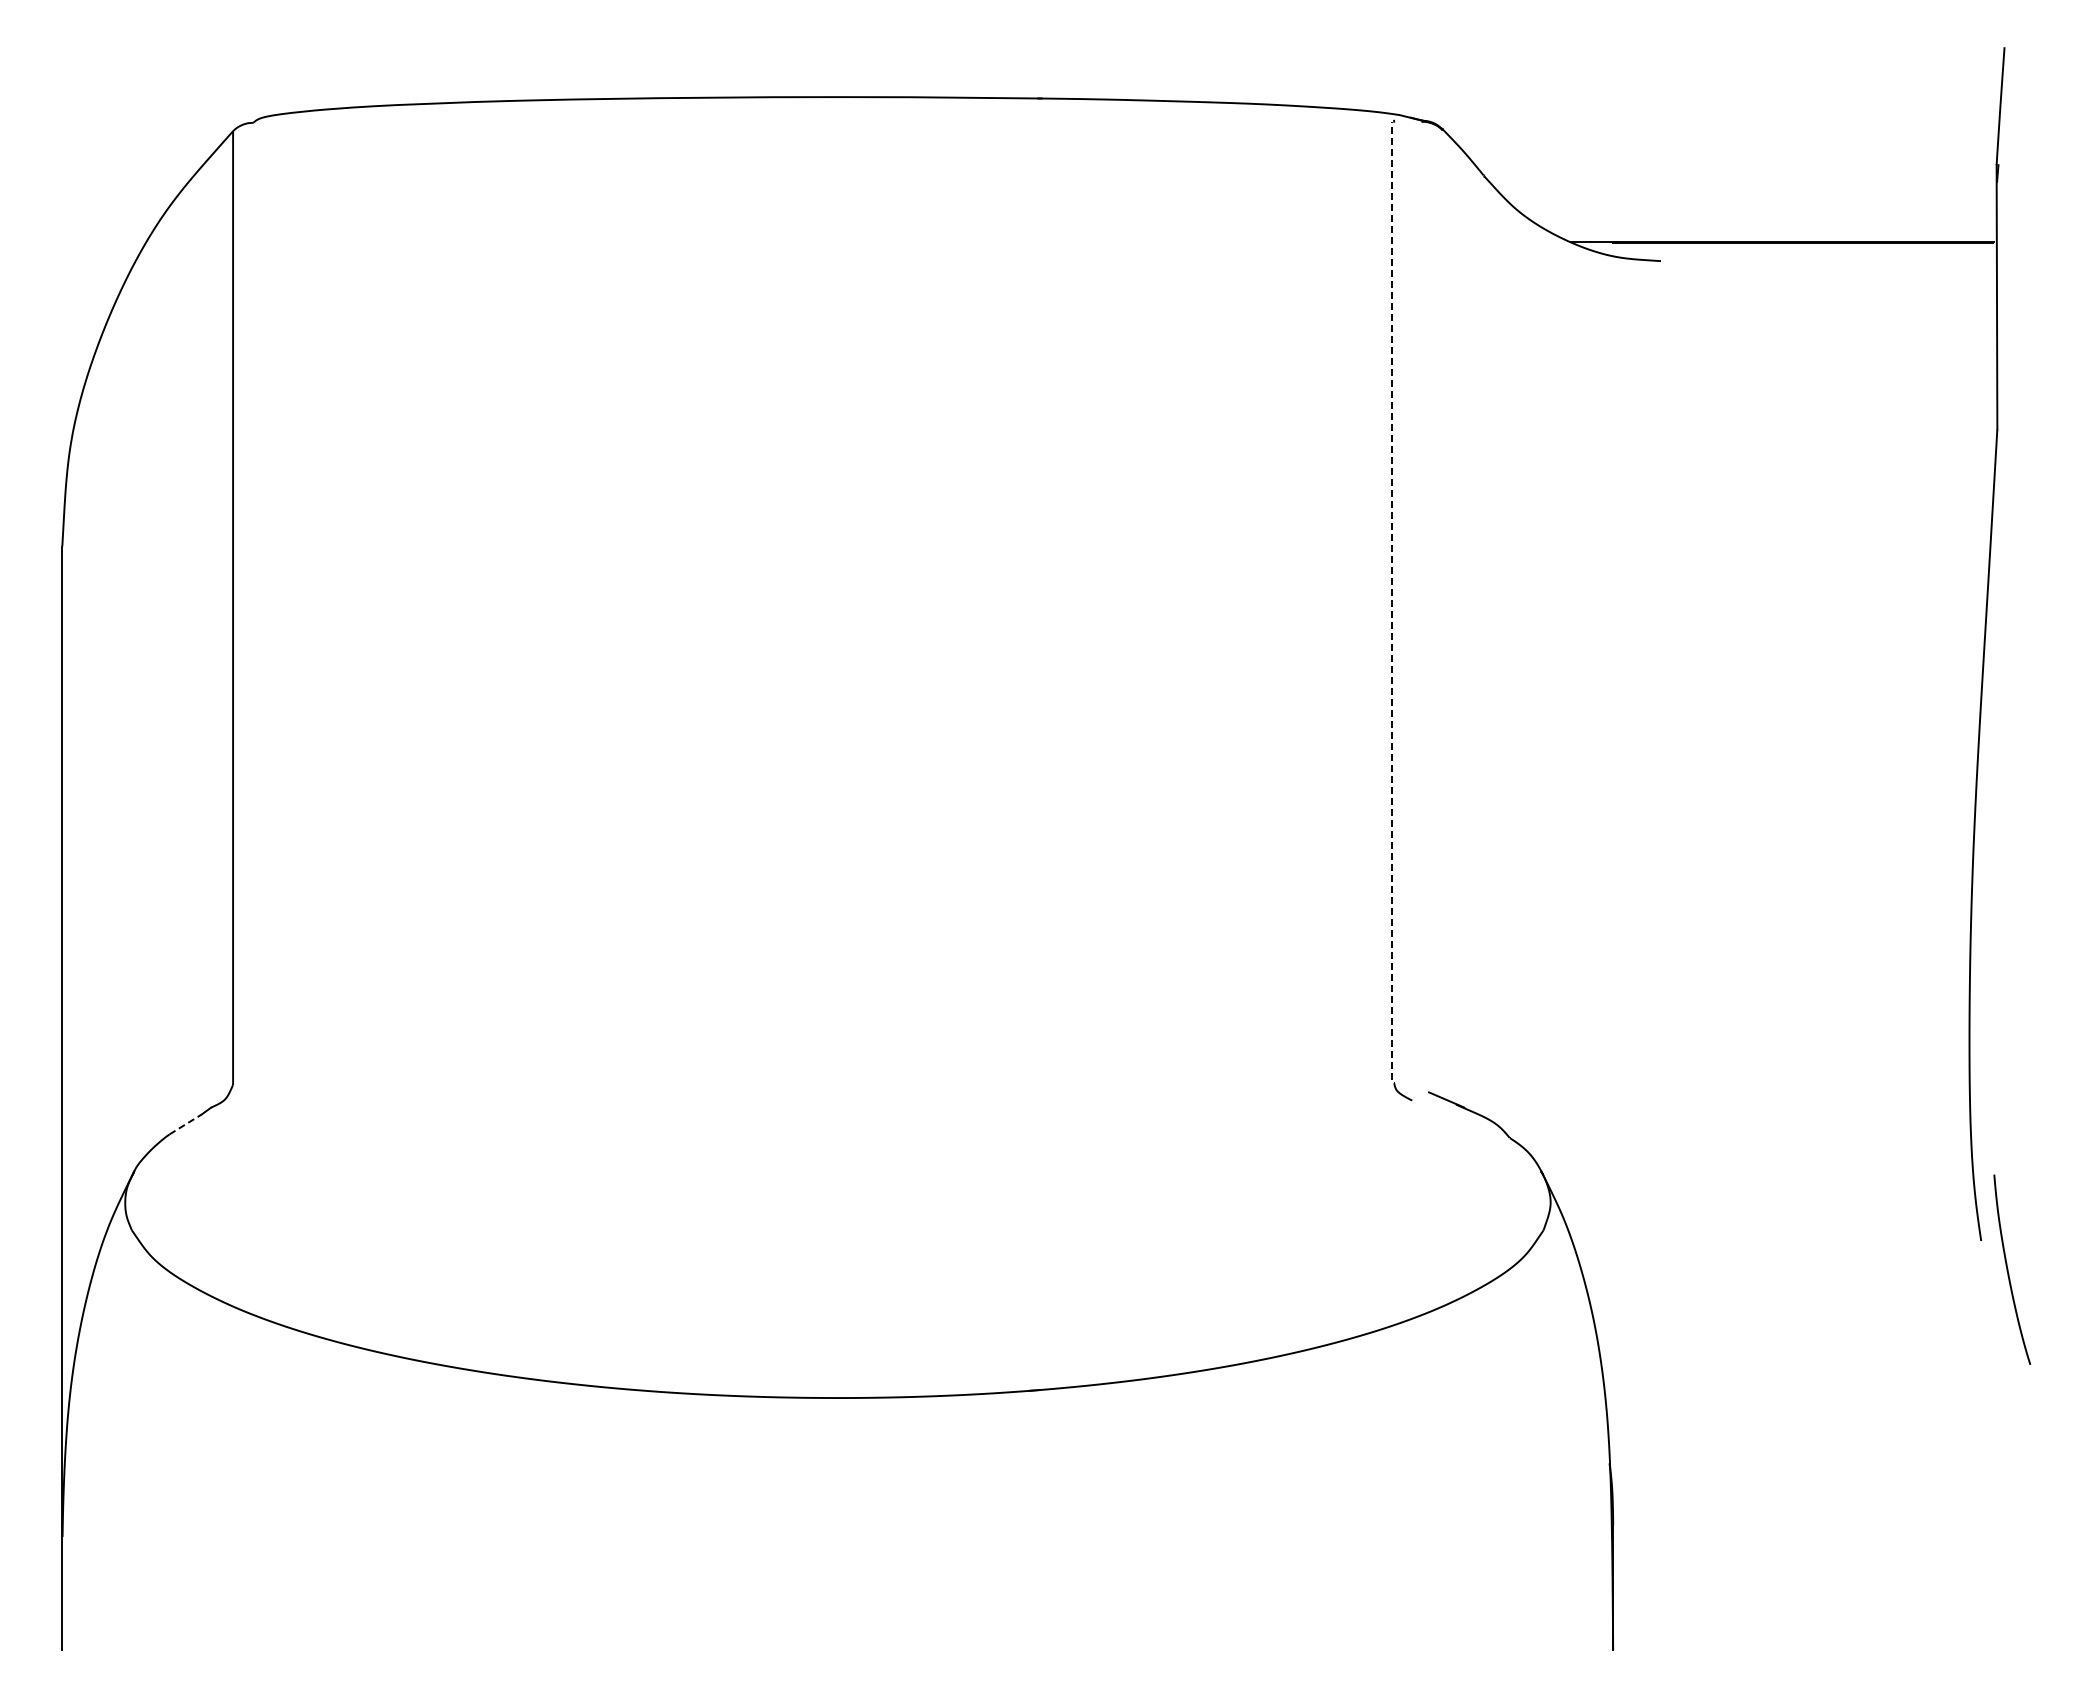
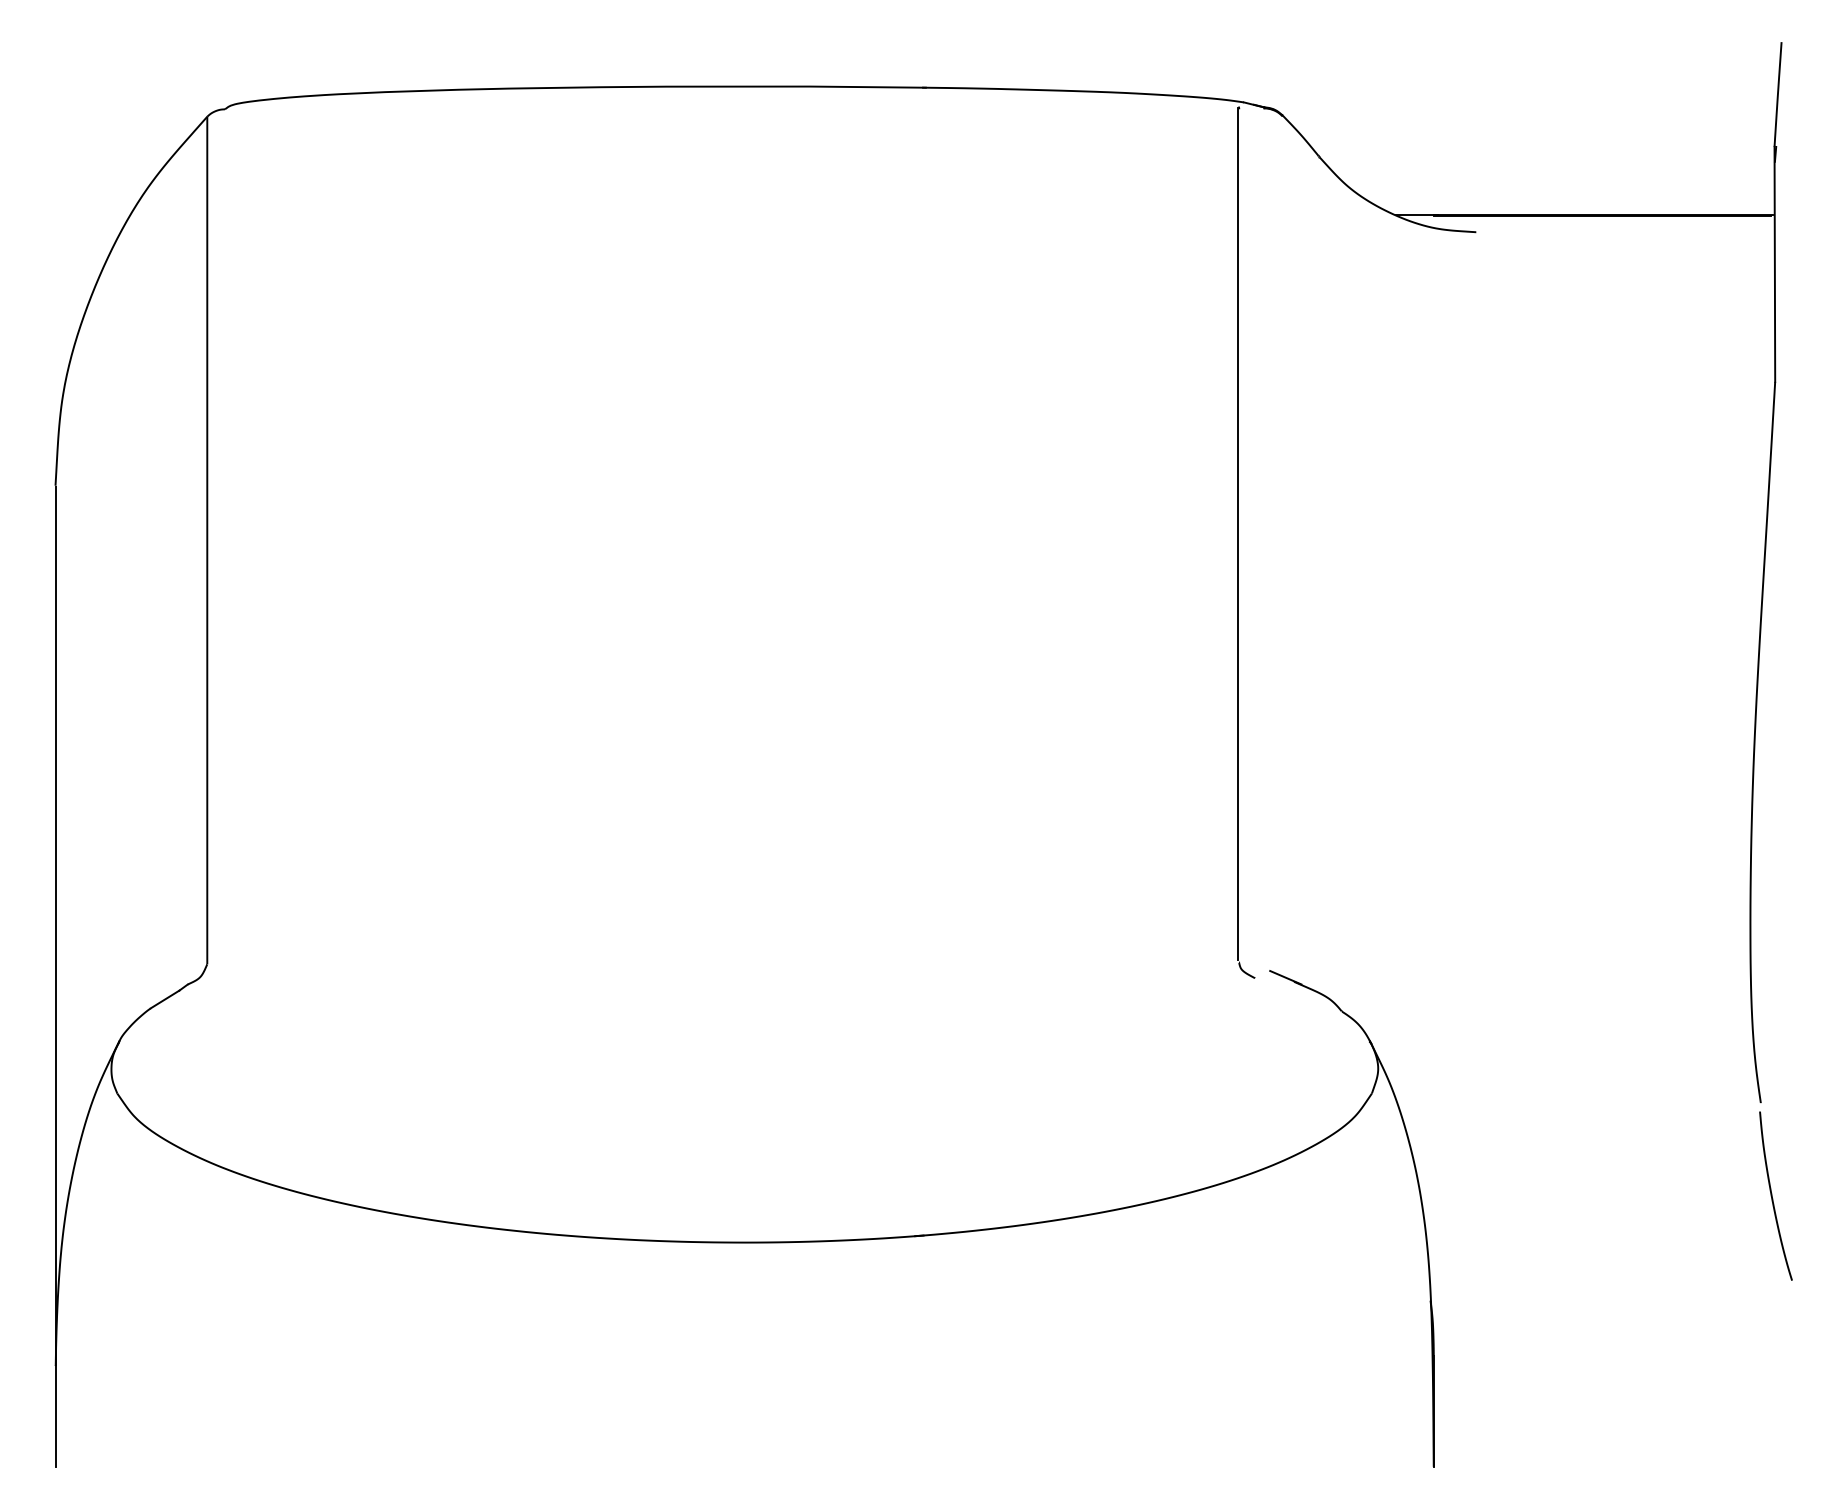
line: (1392, 600) -> (1237, 533), dashed -> solid
line: (185, 1124) -> (164, 999), dashed -> solid
curve: (2008, 1269) -> (1772, 1195), moved

